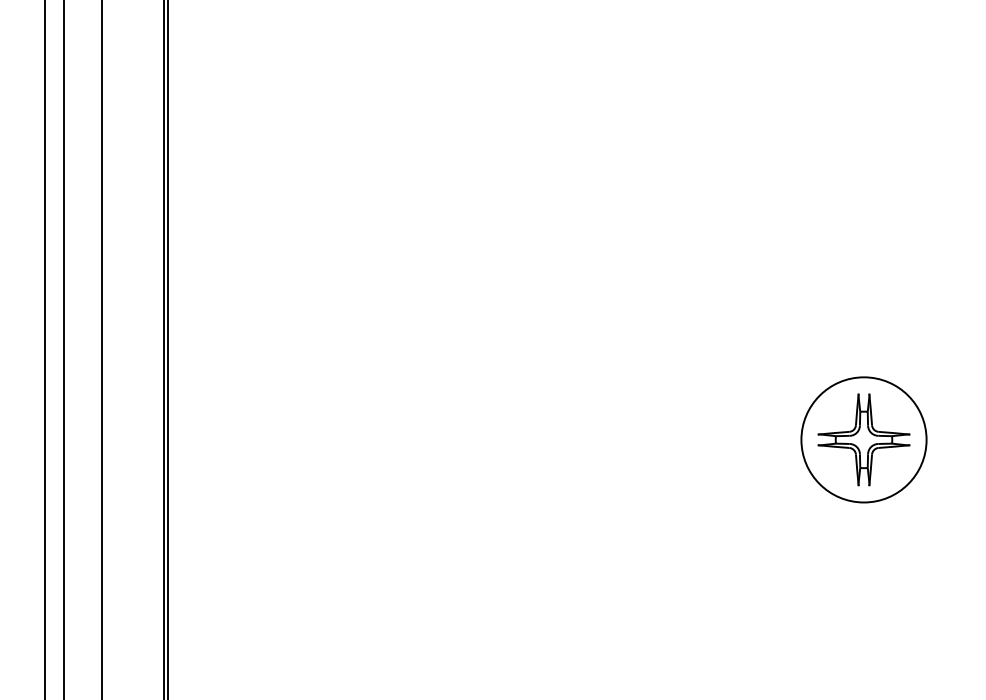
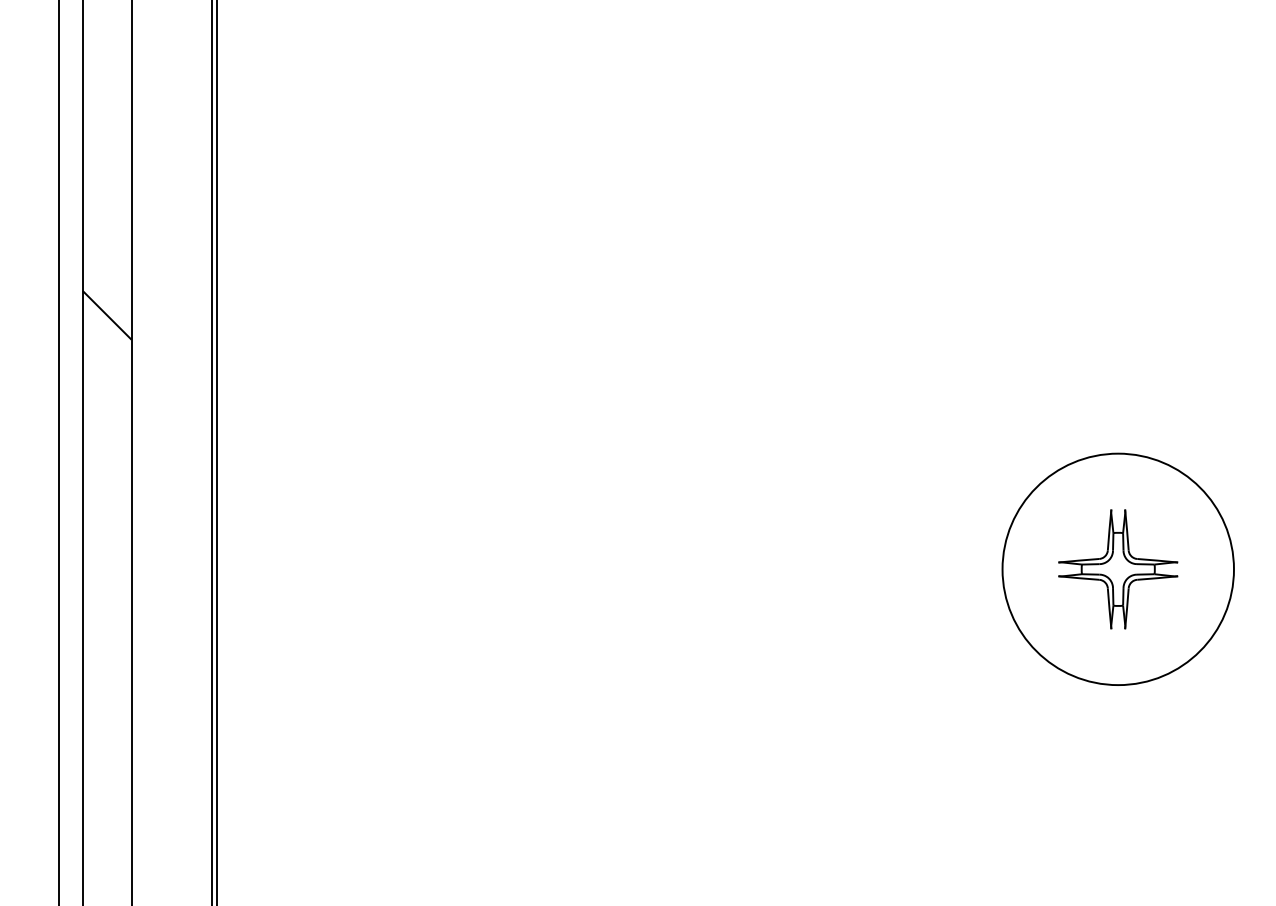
hatch: (82, 243) -> (106, 315), added
circle: (863, 439) -> (1117, 568), size x1.43

